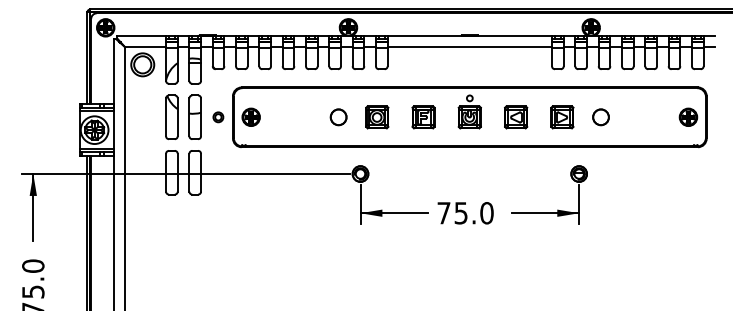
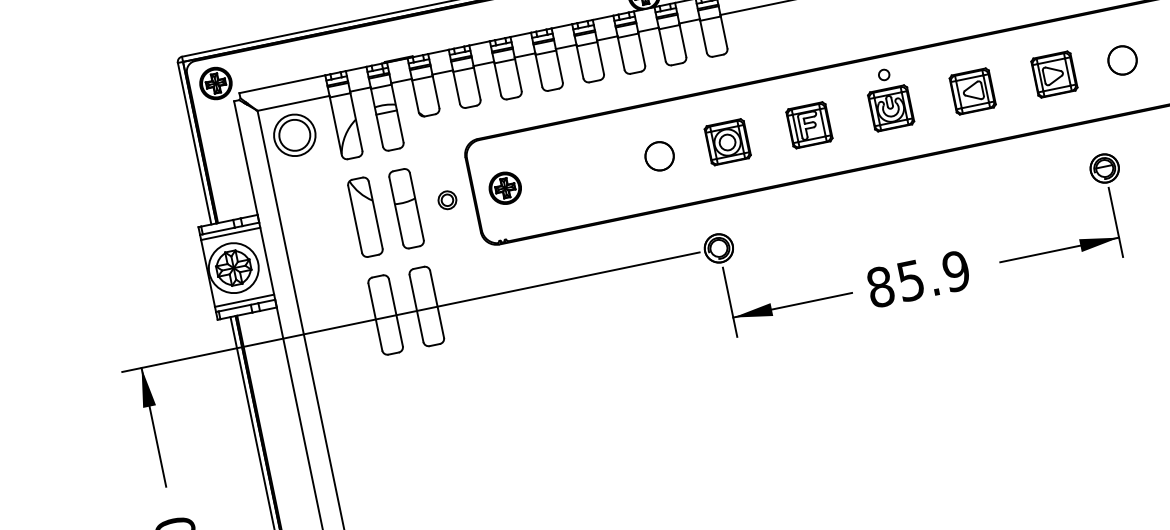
text: (465, 213) -> (918, 279), 75.0 -> 85.9

